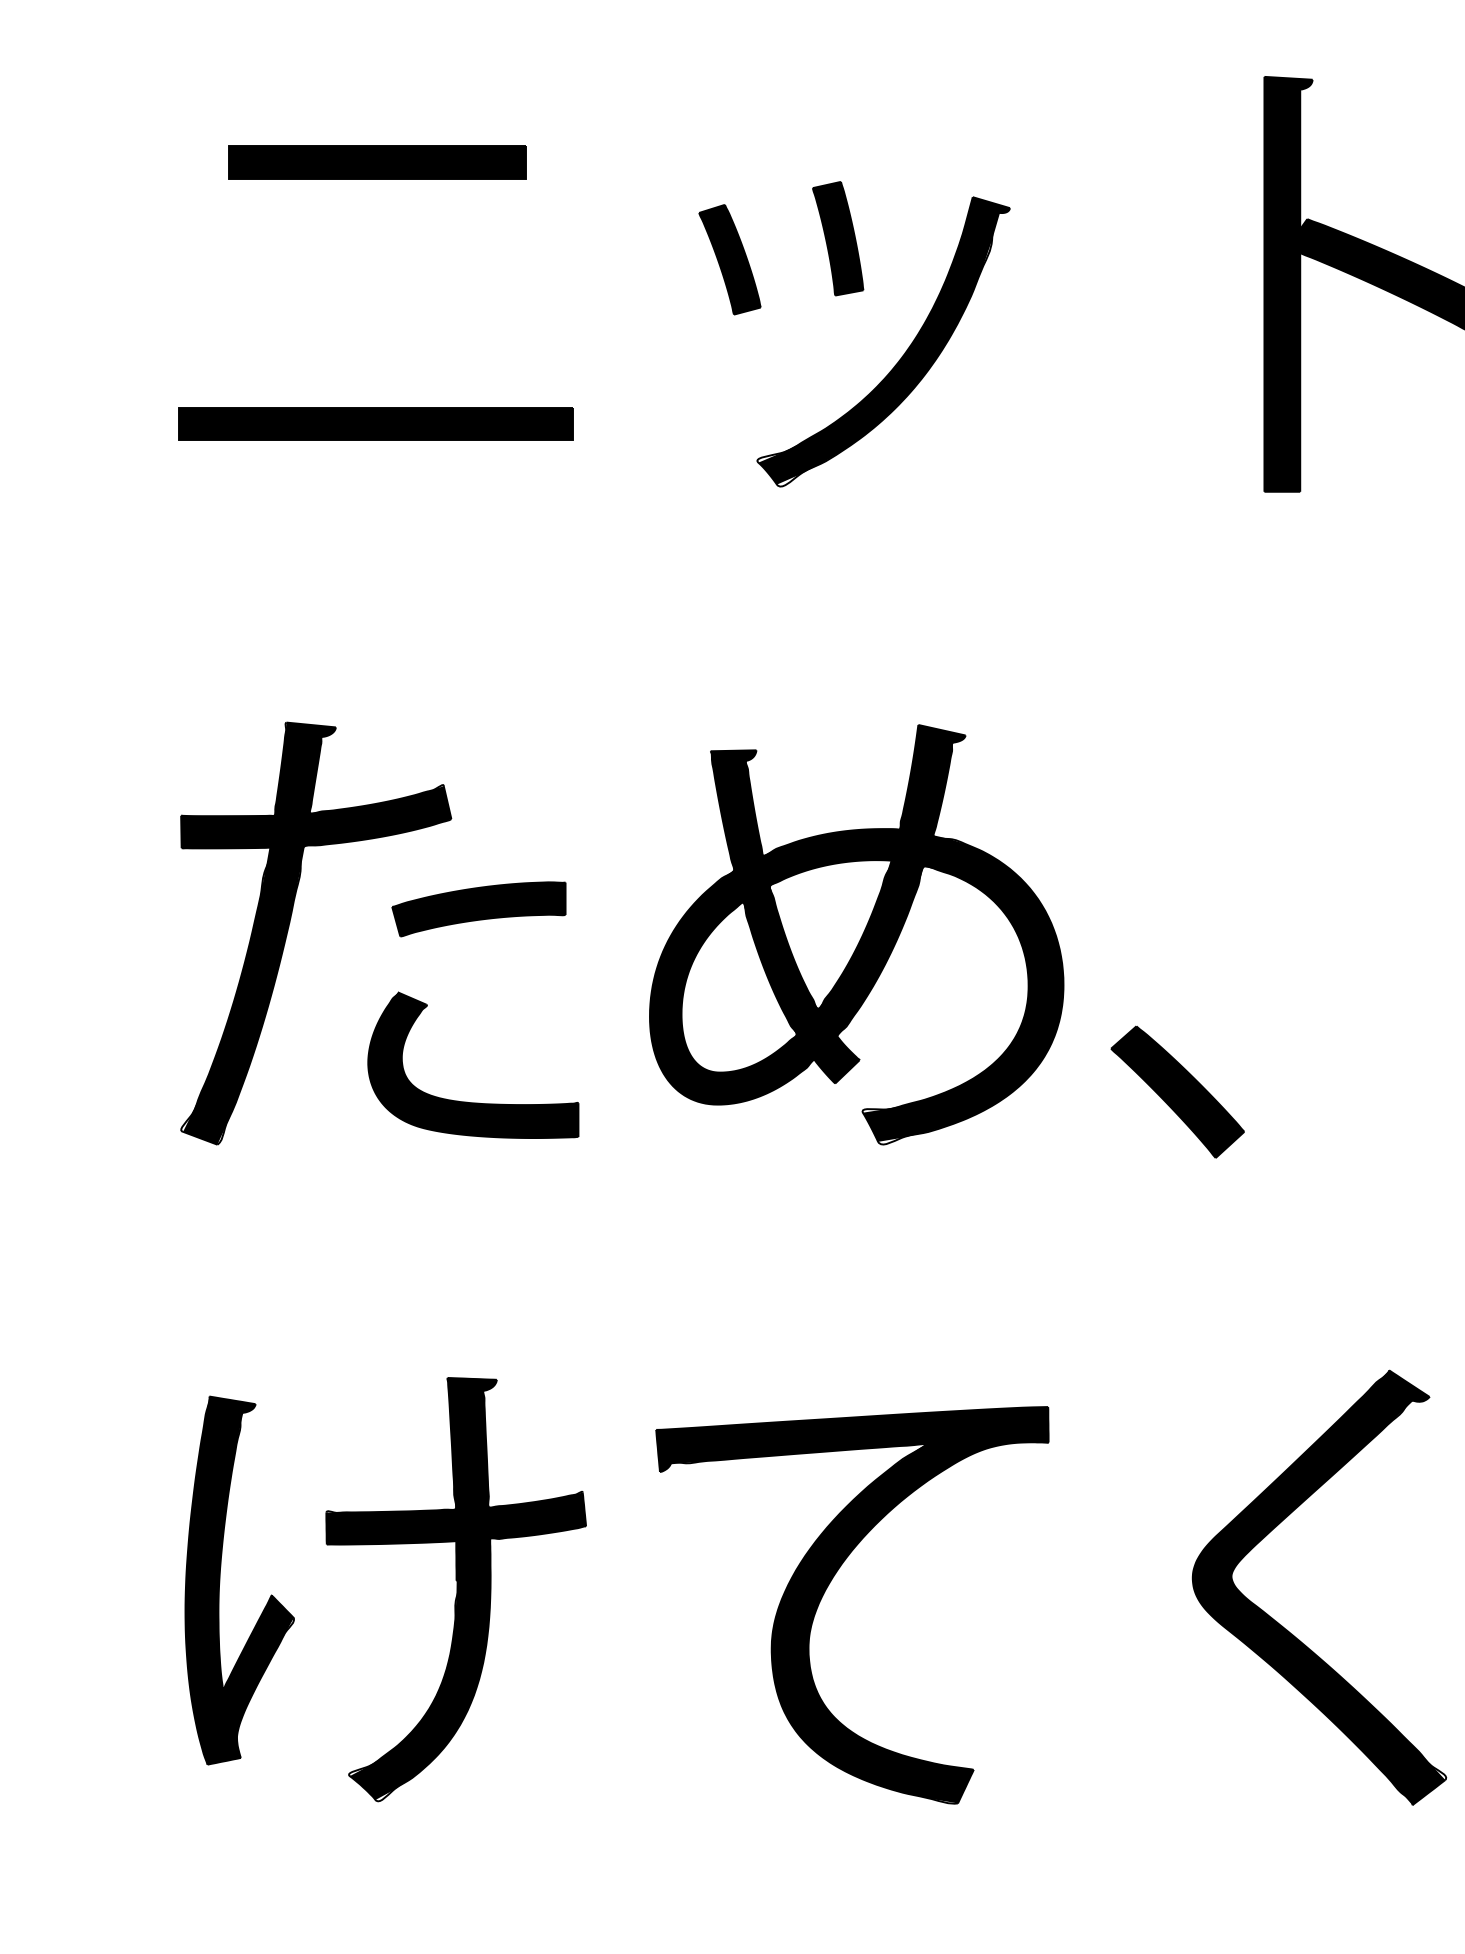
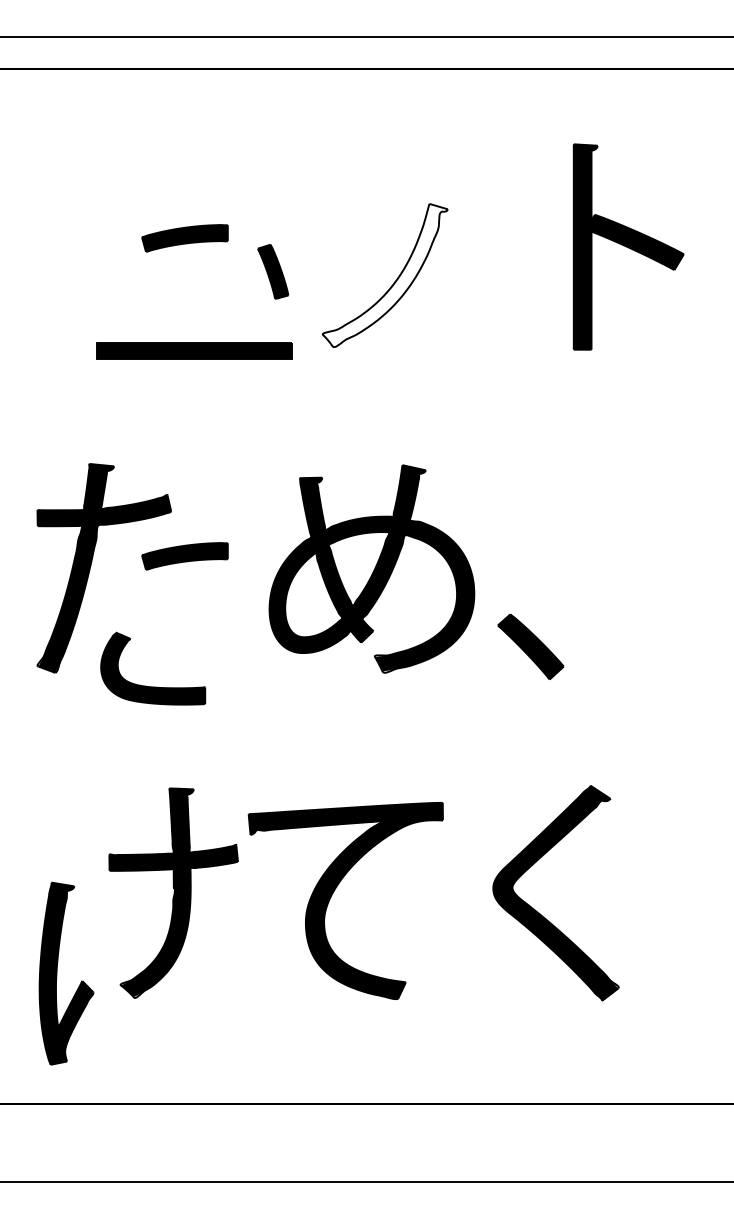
part: (377, 162) -> (134, 186), removed
part: (837, 238) -> (362, 224), removed
part: (730, 259) -> (273, 271), moved
part: (478, 267) -> (184, 238), added
fill: (884, 339) -> (385, 274), removed
part: (375, 422) -> (194, 350), moved
part: (474, 1101) -> (153, 686), moved
part: (221, 1580) -> (57, 973), moved
part: (827, 1590) -> (333, 893), moved
part: (1286, 1626) -> (539, 912), moved

